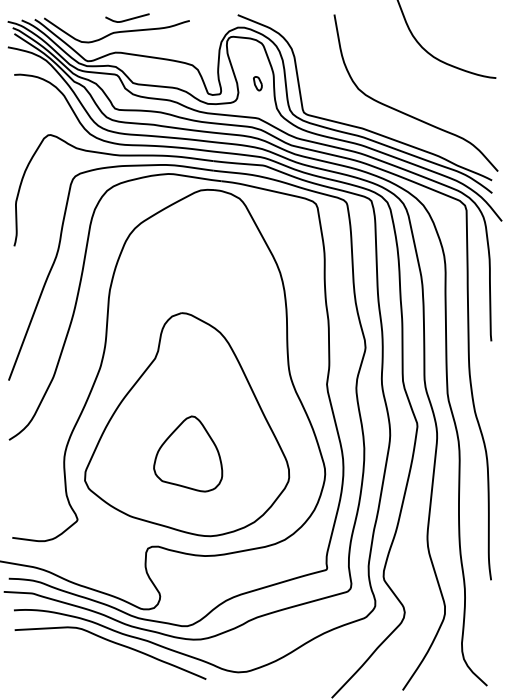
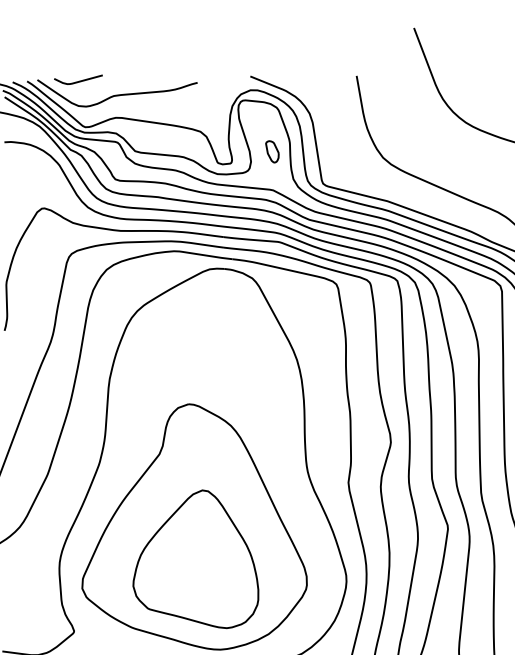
curve: (128, 18) -> (79, 80), moved
part: (257, 83) -> (272, 151), size x1.43
part: (187, 453) -> (195, 558), size x1.67

